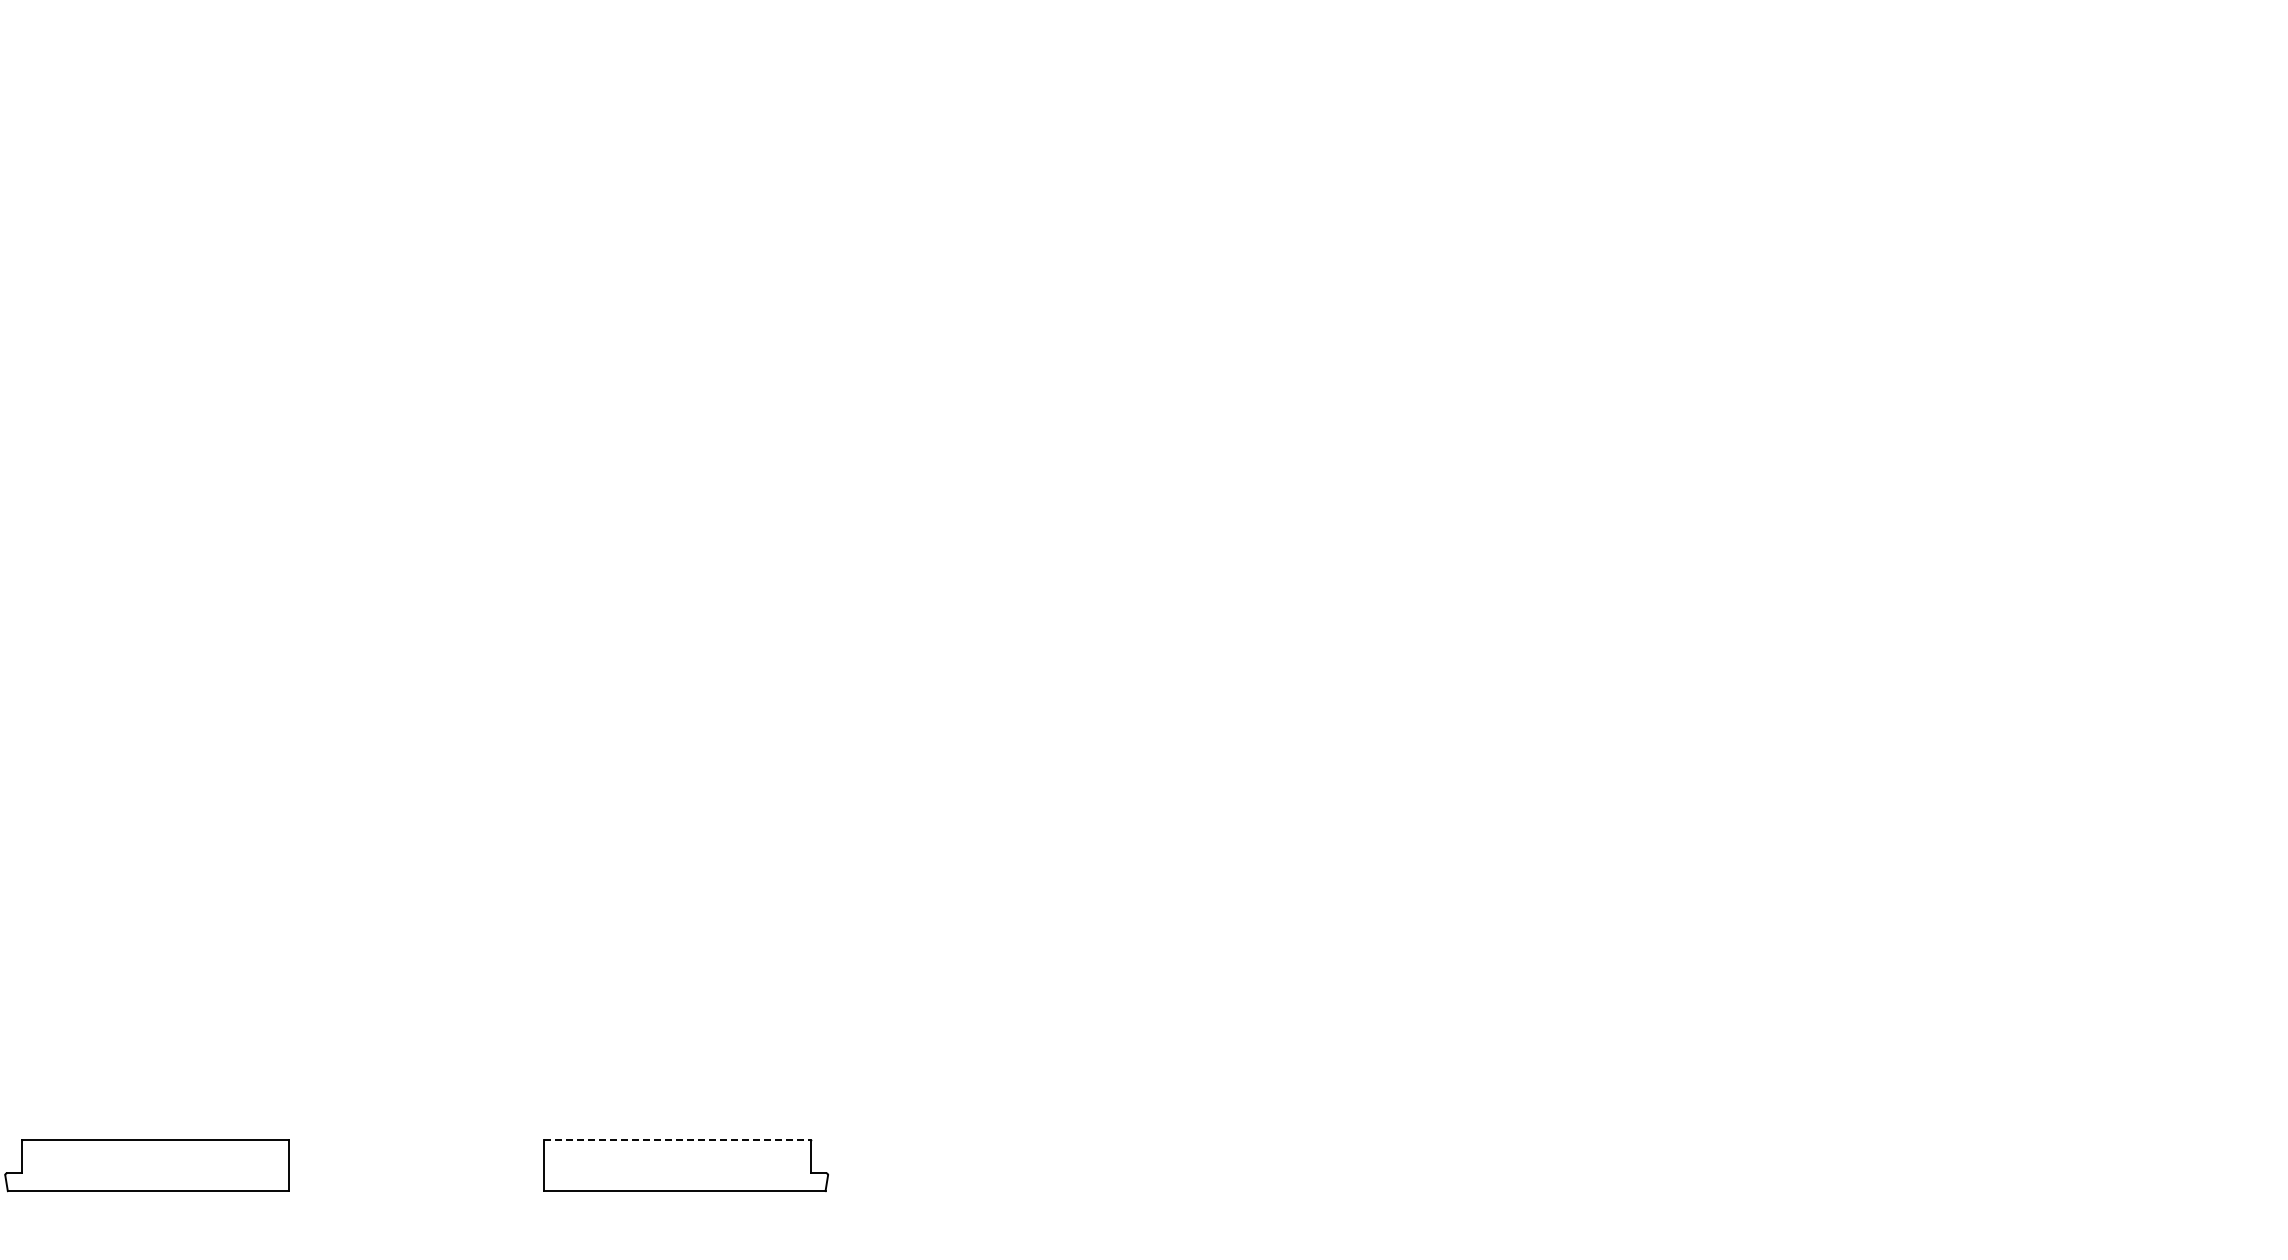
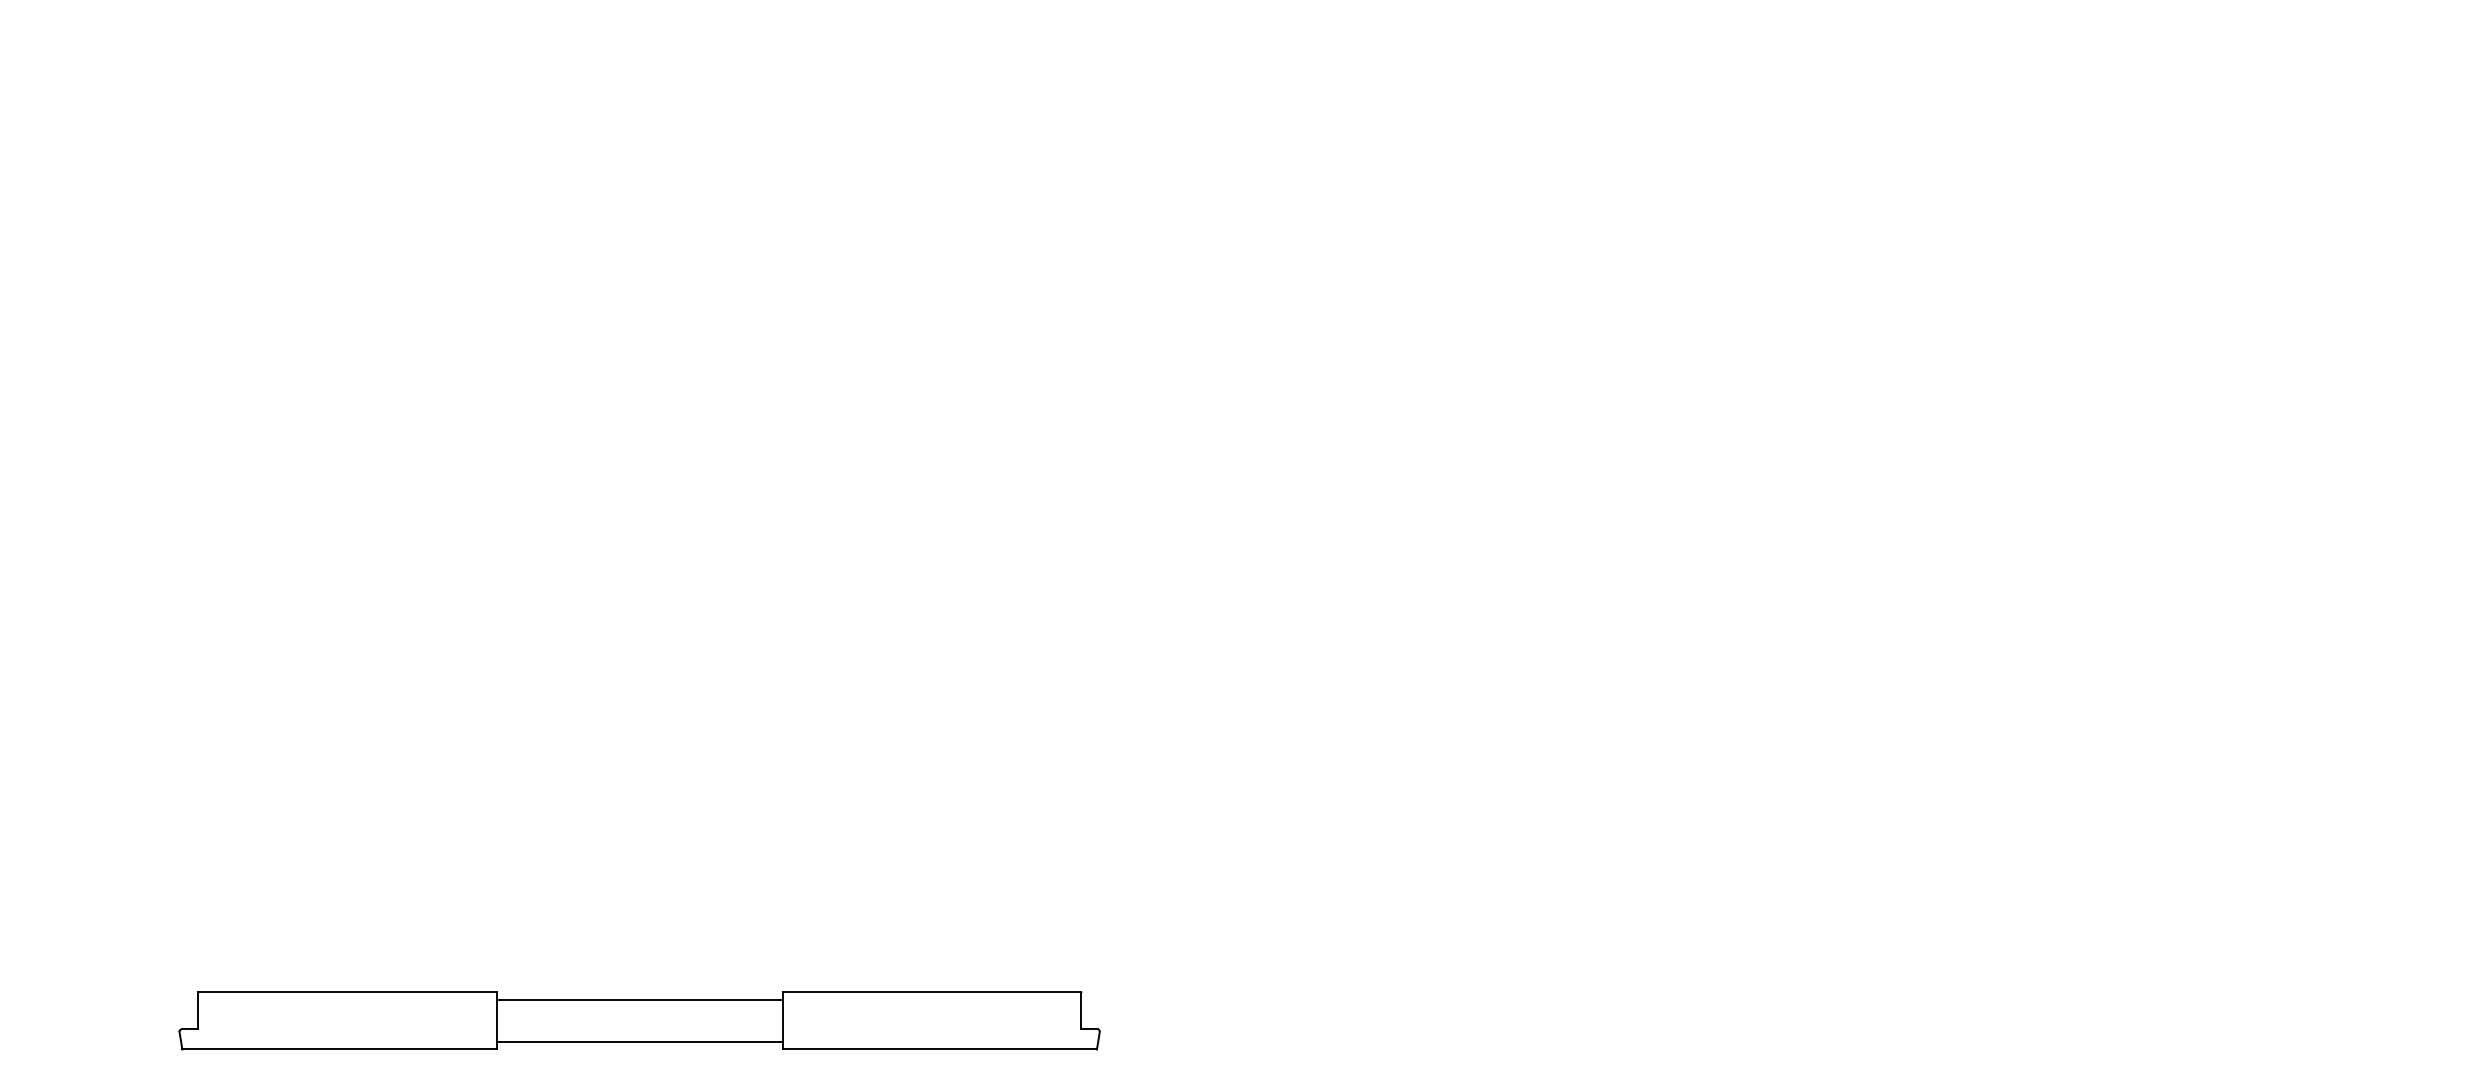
line: (677, 1140) -> (931, 992), dashed -> solid
line: (416, 1146) -> (639, 999), added
line: (416, 1184) -> (639, 1042), added

